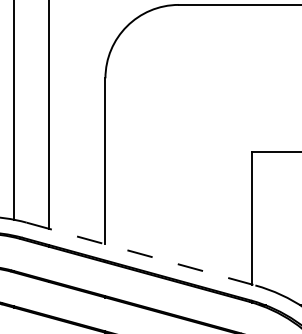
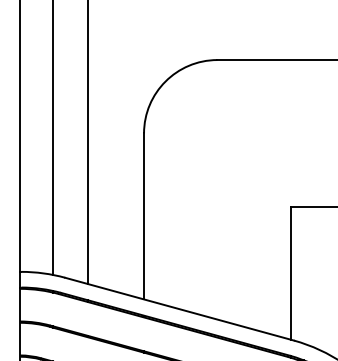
line: (140, 254) -> (179, 309), dashed -> solid

